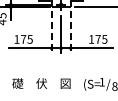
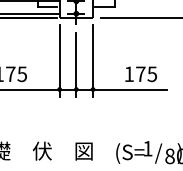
line: (51, 31) -> (59, 60), dashed -> solid
line: (70, 31) -> (92, 60), dashed -> solid

